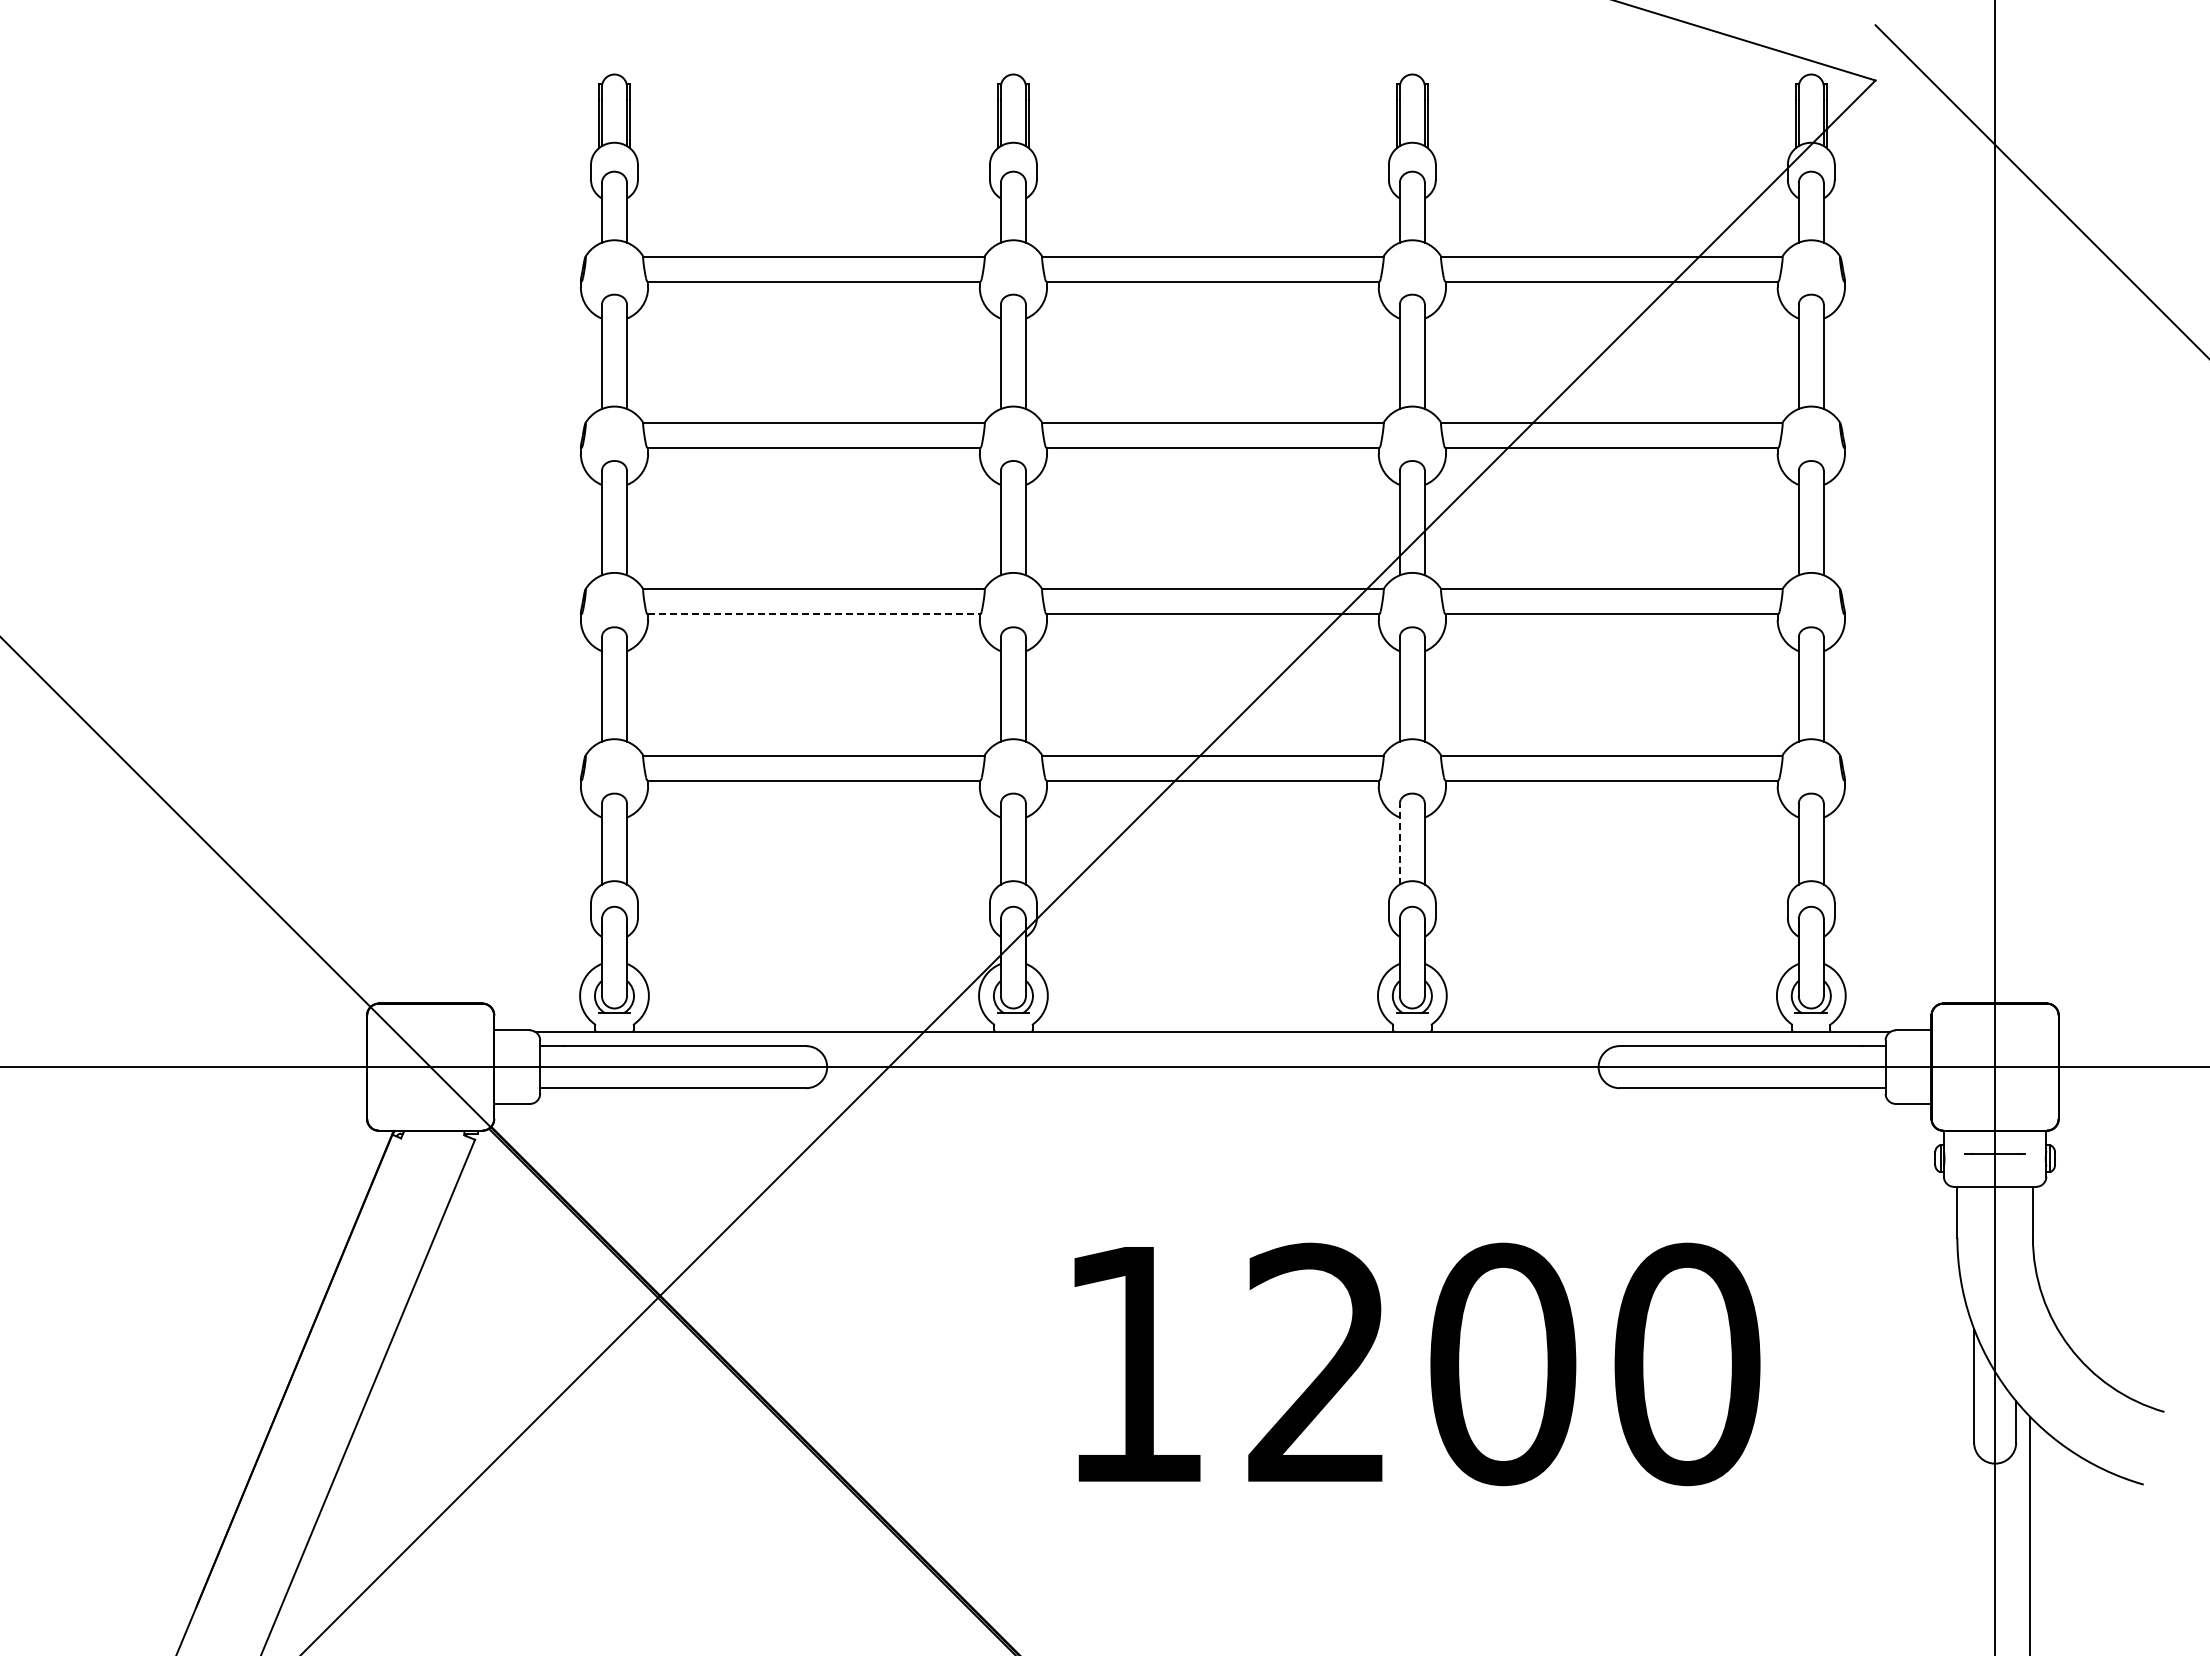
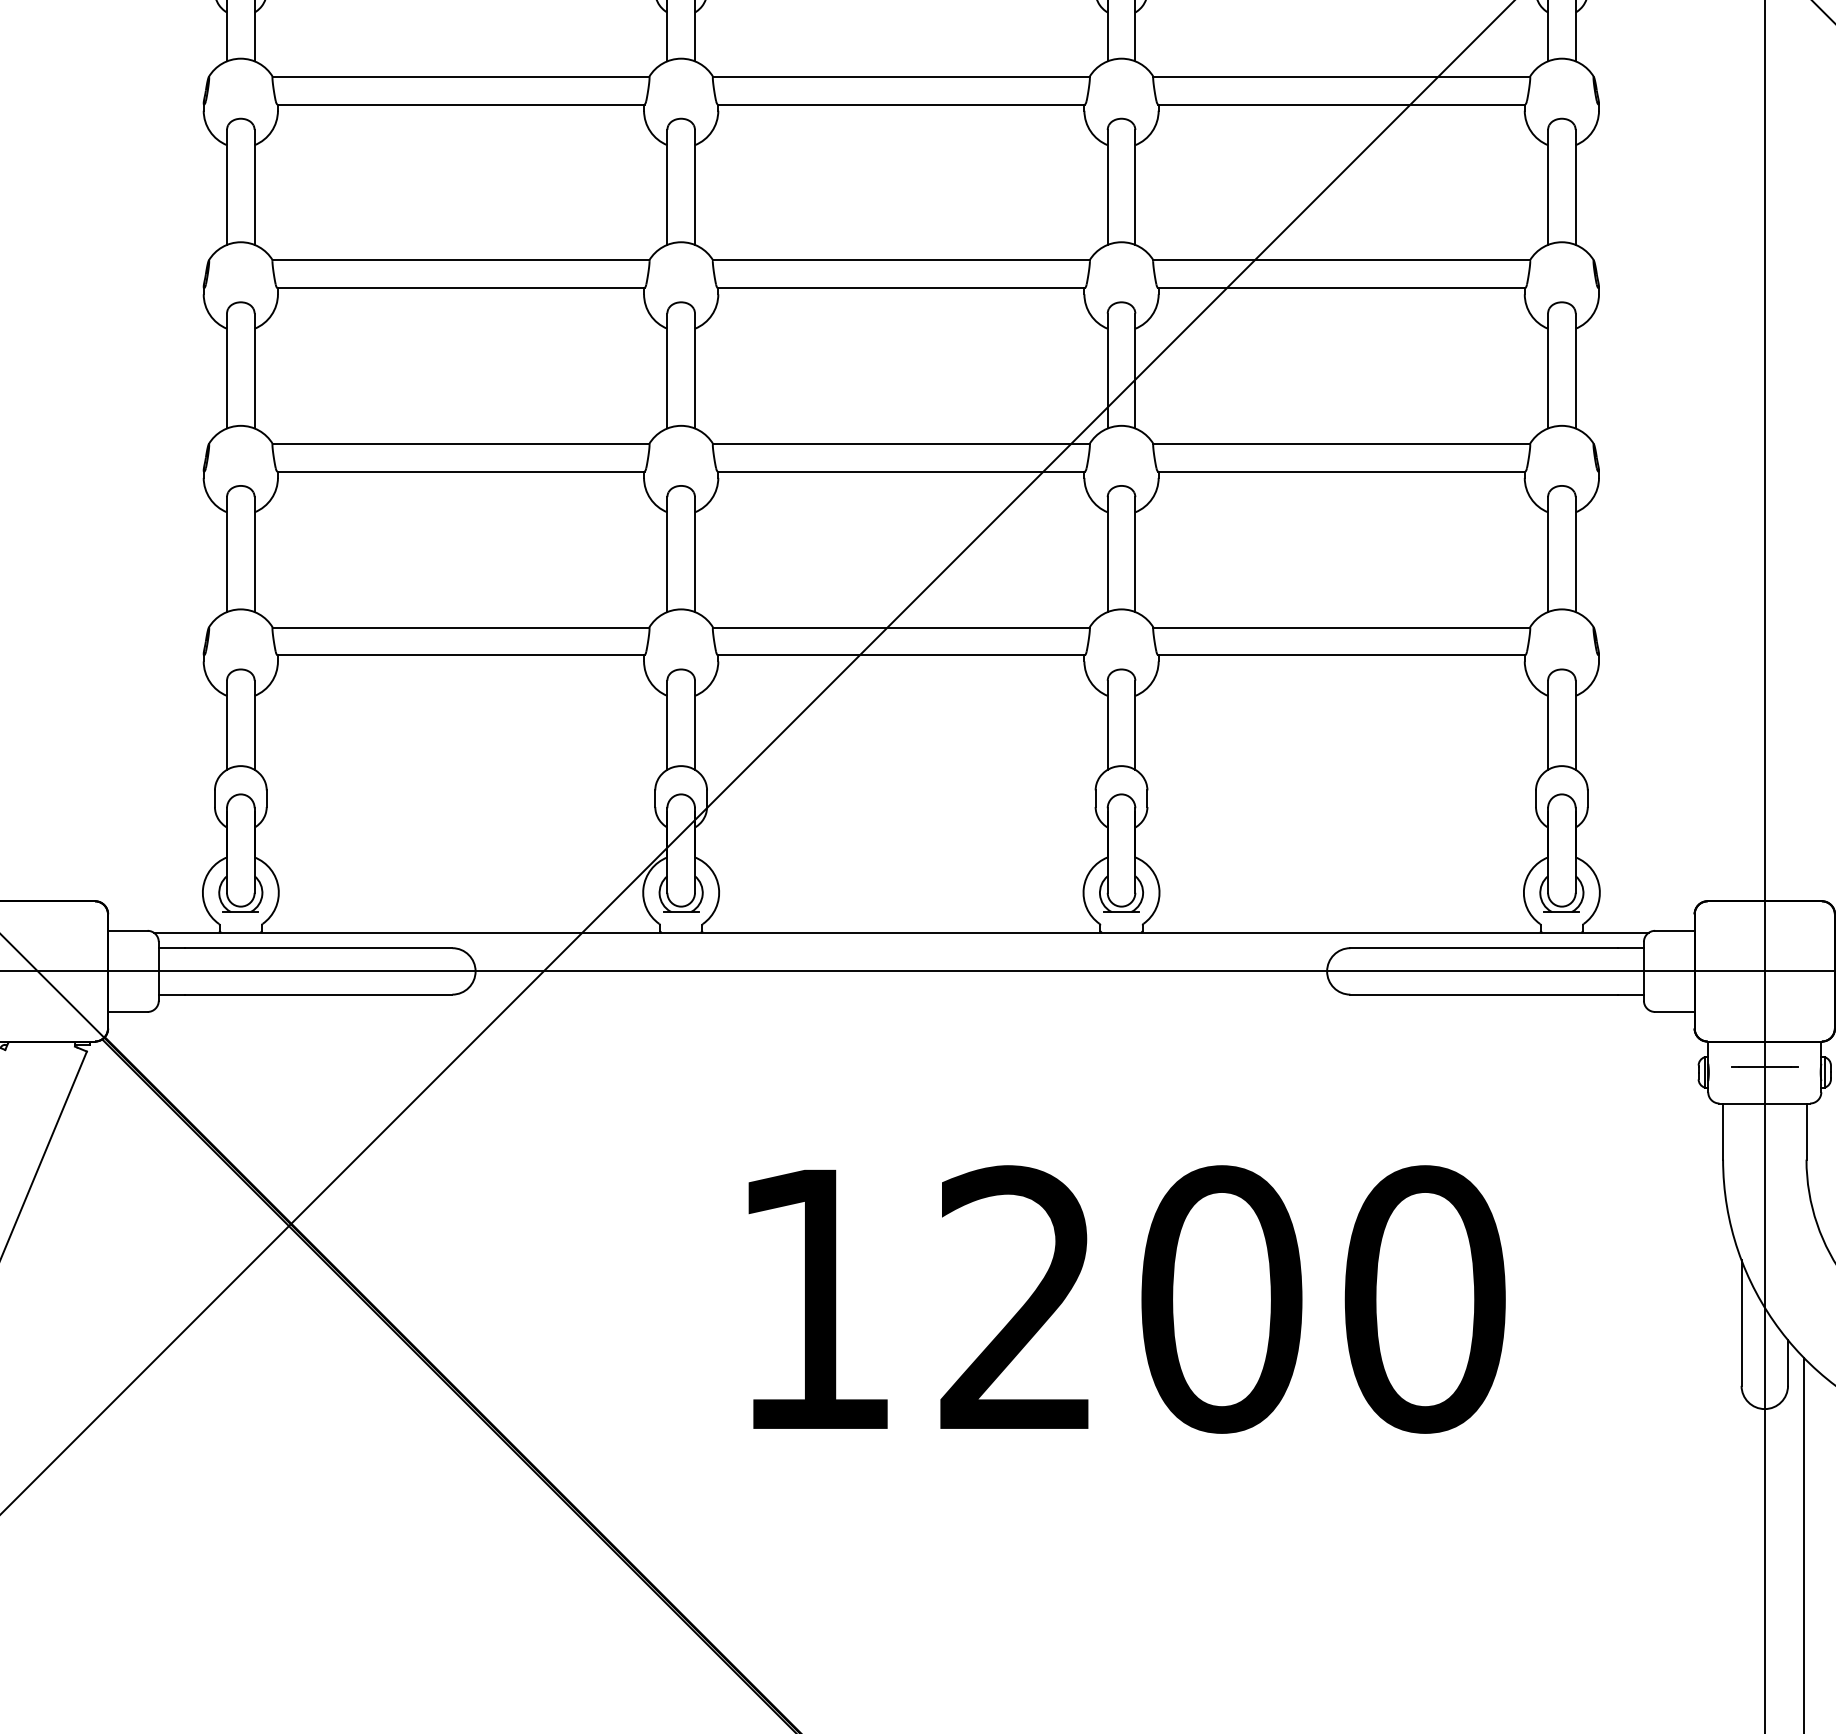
line: (814, 614) -> (461, 471), dashed -> solid
line: (1399, 843) -> (1107, 724), dashed -> solid

